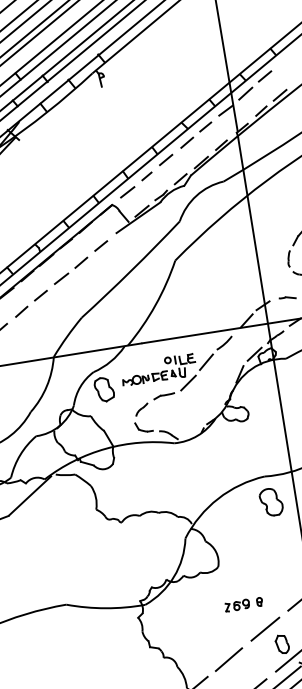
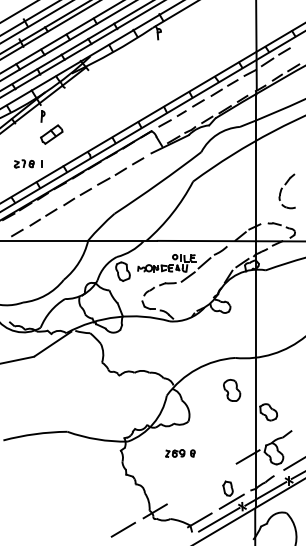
part: (271, 502) -> (232, 390), moved
part: (243, 604) -> (180, 453), moved
line: (264, 628) -> (216, 474), removed
line: (227, 659) -> (184, 493), removed

